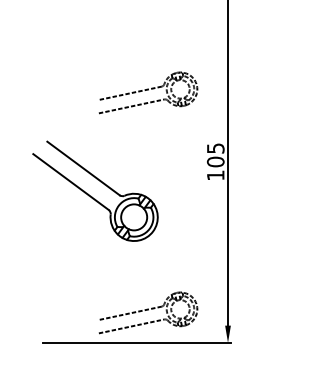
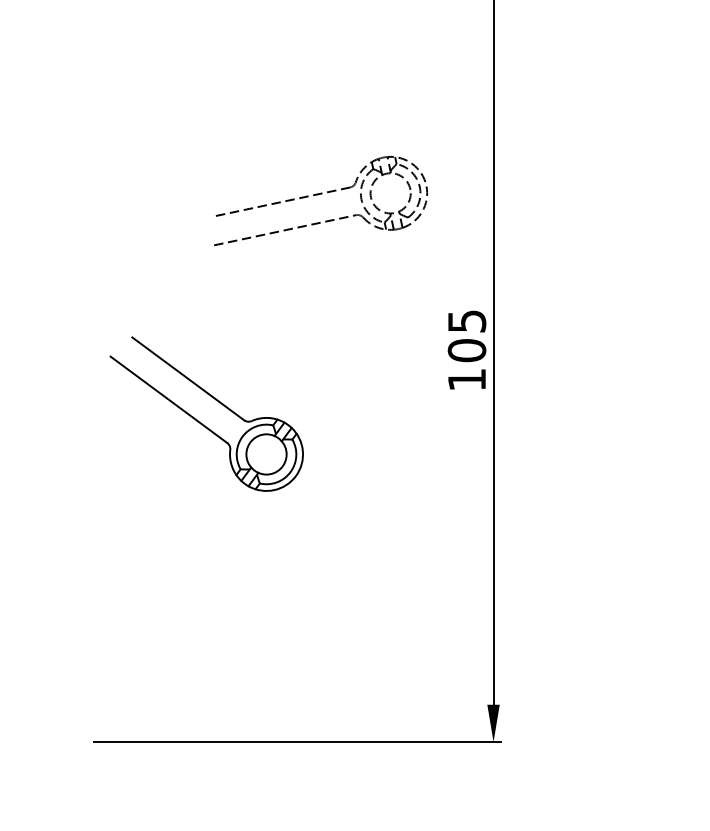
part: (95, 191) -> (206, 414), size x0.71
part: (148, 312) -> (321, 676), removed

